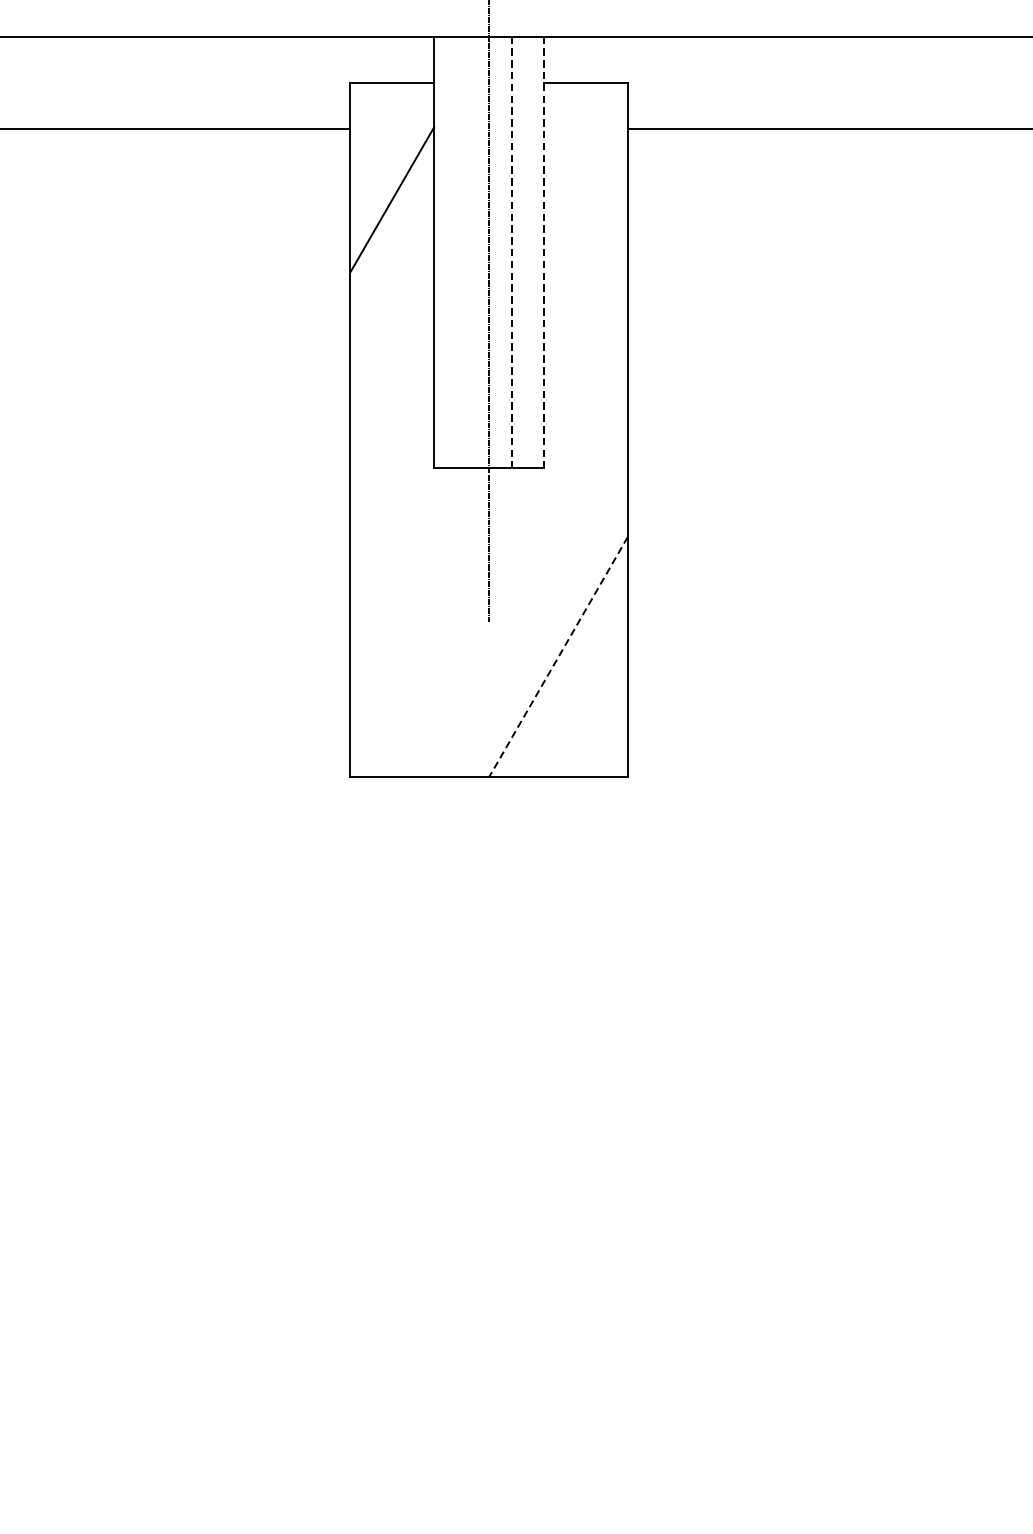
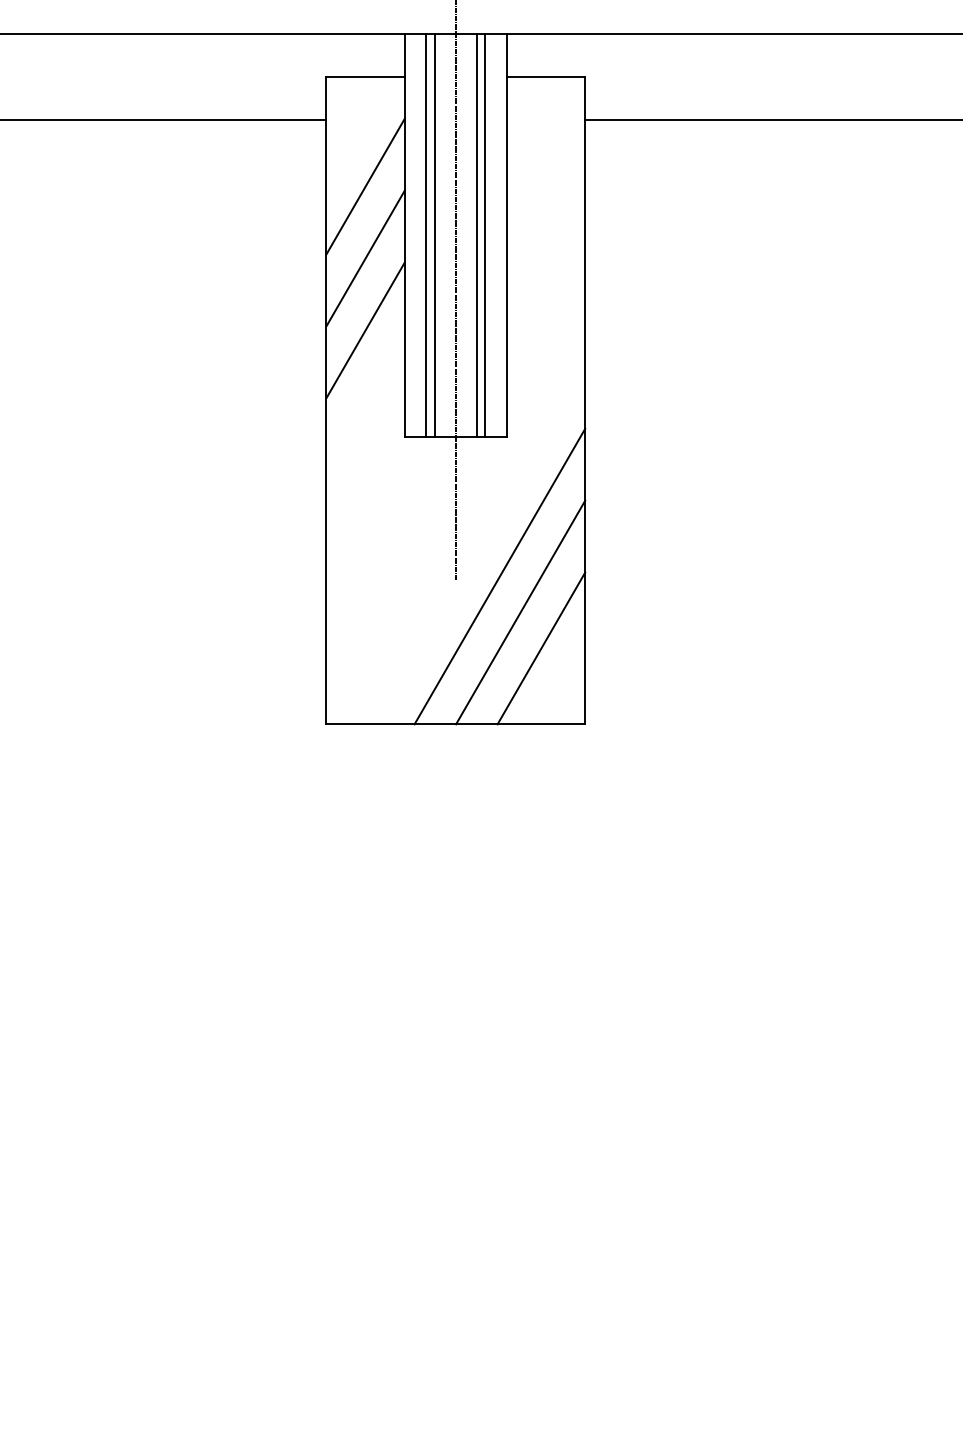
line: (457, 252) -> (426, 235), added
line: (466, 252) -> (434, 235), added
line: (520, 252) -> (485, 235), added
line: (511, 253) -> (476, 236), dashed -> solid
line: (543, 253) -> (506, 236), dashed -> solid
line: (392, 277) -> (365, 258), added
line: (392, 354) -> (365, 330), added
line: (535, 618) -> (499, 576), added
line: (558, 657) -> (520, 612), dashed -> solid
line: (580, 695) -> (541, 648), added

